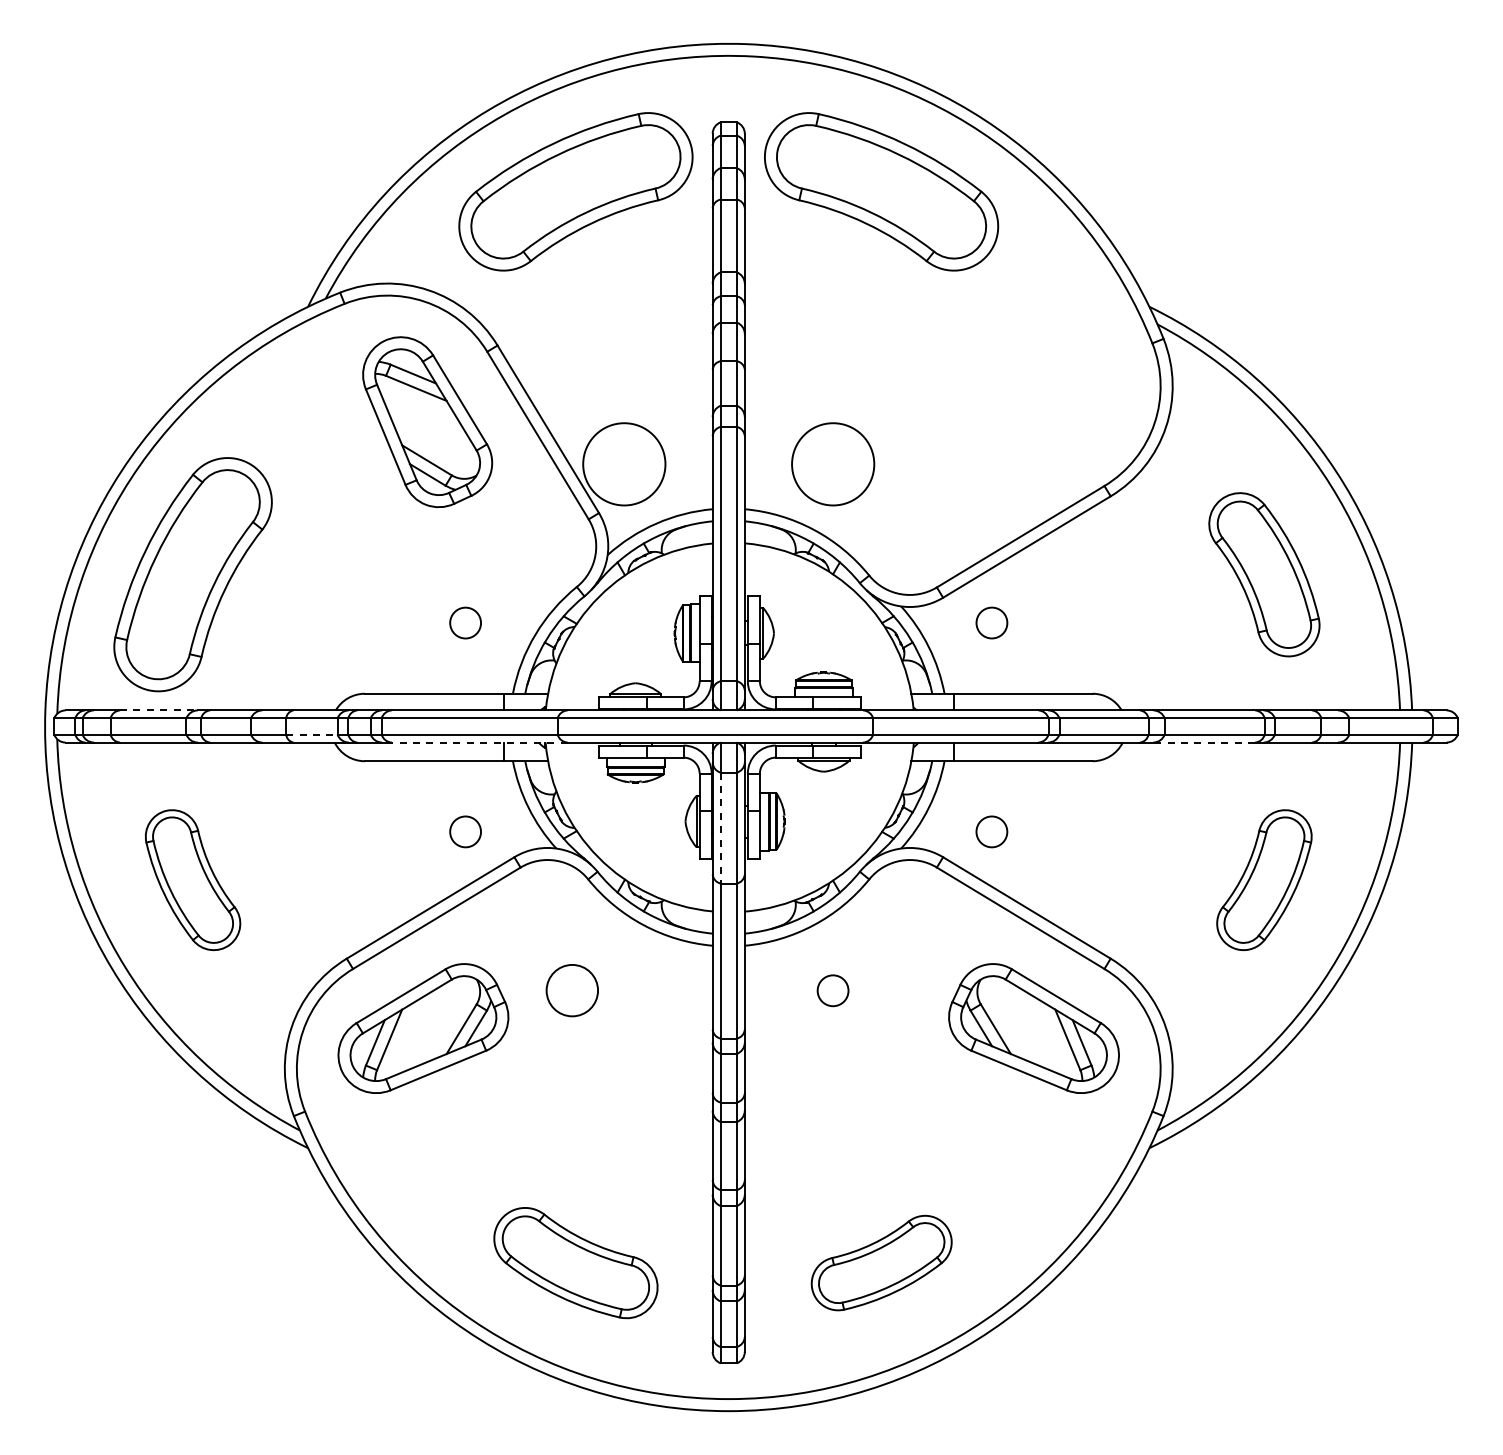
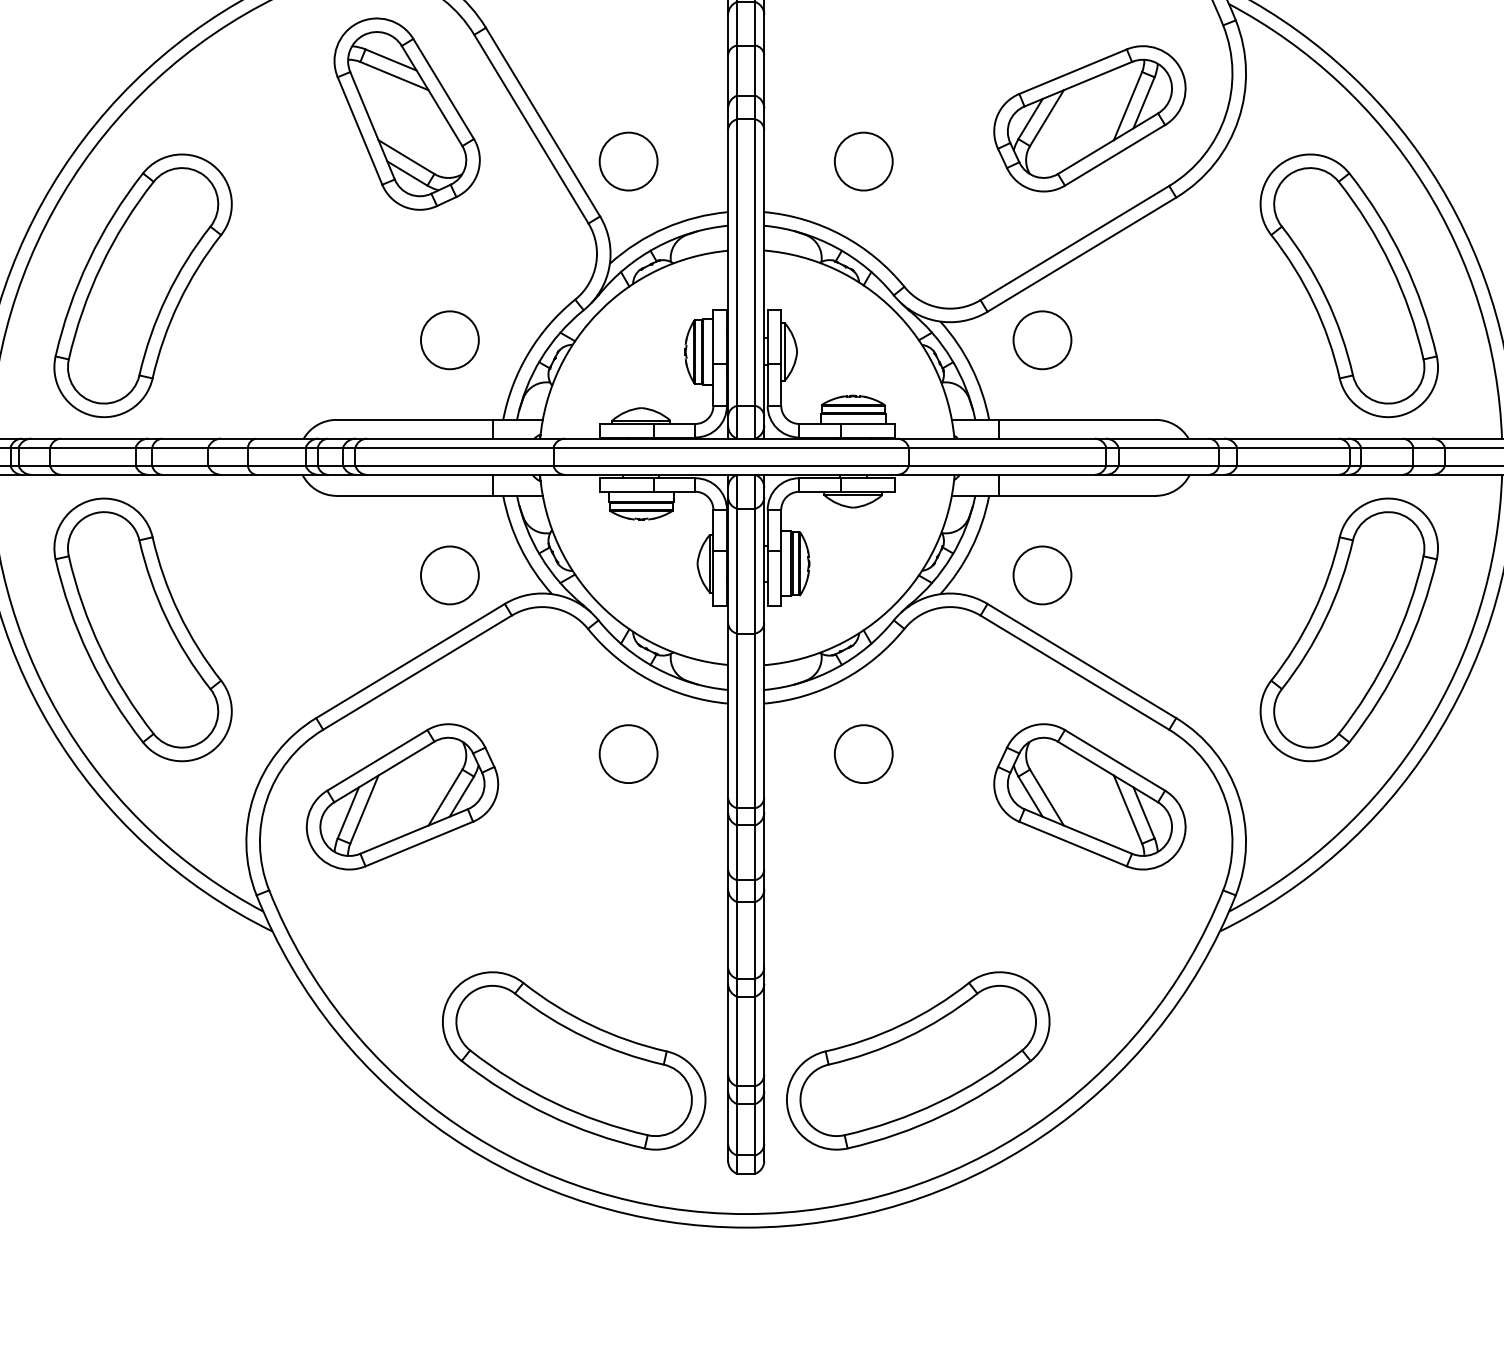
part: (1033, 426) -> (1089, 118), added
circle: (624, 464) -> (628, 161), size x0.62
circle: (832, 464) -> (863, 161), size x0.62
part: (1264, 574) -> (1349, 285), size x1.43
circle: (465, 622) -> (449, 339), size x1.67
circle: (991, 622) -> (1042, 339), size x1.67
line: (158, 710) -> (104, 438), dashed -> solid
line: (311, 734) -> (276, 465), dashed -> solid
line: (479, 742) -> (465, 474), dashed -> solid
line: (1204, 742) -> (1281, 474), dashed -> solid
line: (720, 828) -> (736, 571), dashed -> solid
circle: (465, 831) -> (449, 574), size x1.67
circle: (991, 831) -> (1042, 574), size x1.67
part: (192, 879) -> (142, 629), size x1.67
part: (1264, 879) -> (1349, 629), size x1.67
circle: (571, 990) -> (627, 753), moved
circle: (832, 990) -> (863, 753), size x1.67
part: (575, 1262) -> (573, 1060), size x1.43
part: (881, 1262) -> (918, 1060), size x1.67

